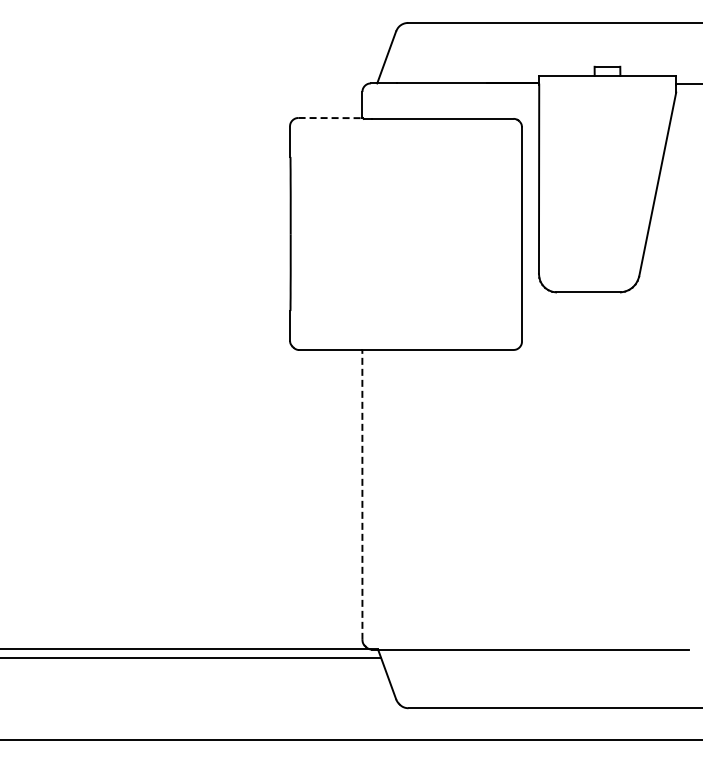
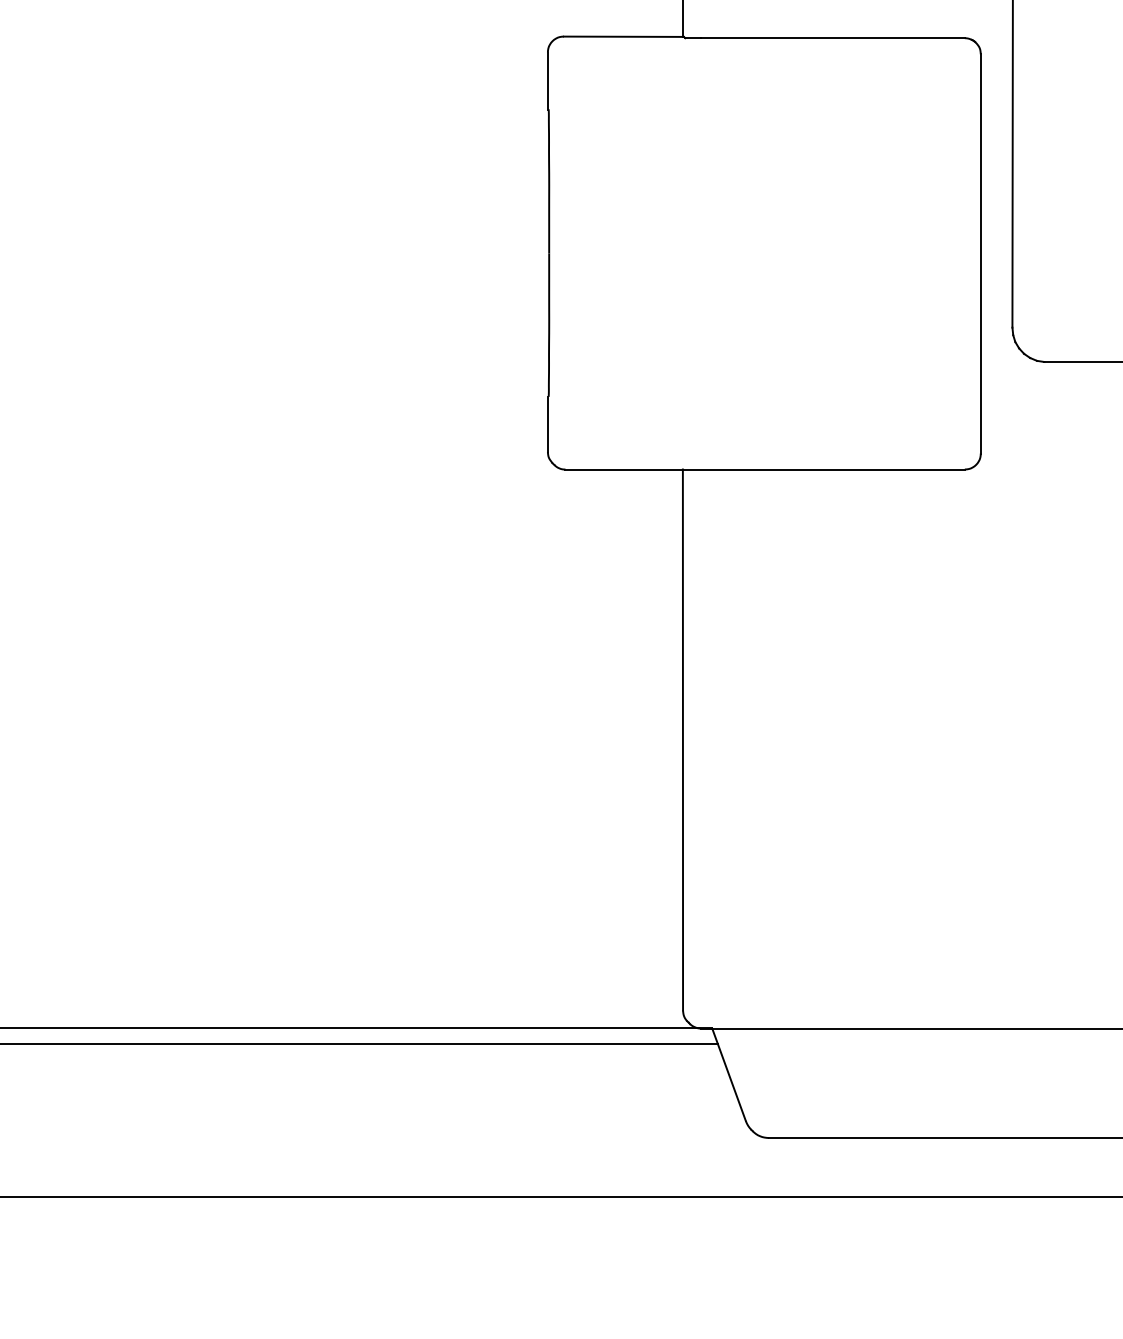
line: (330, 118) -> (623, 37), dashed -> solid
line: (362, 494) -> (683, 739), dashed -> solid

